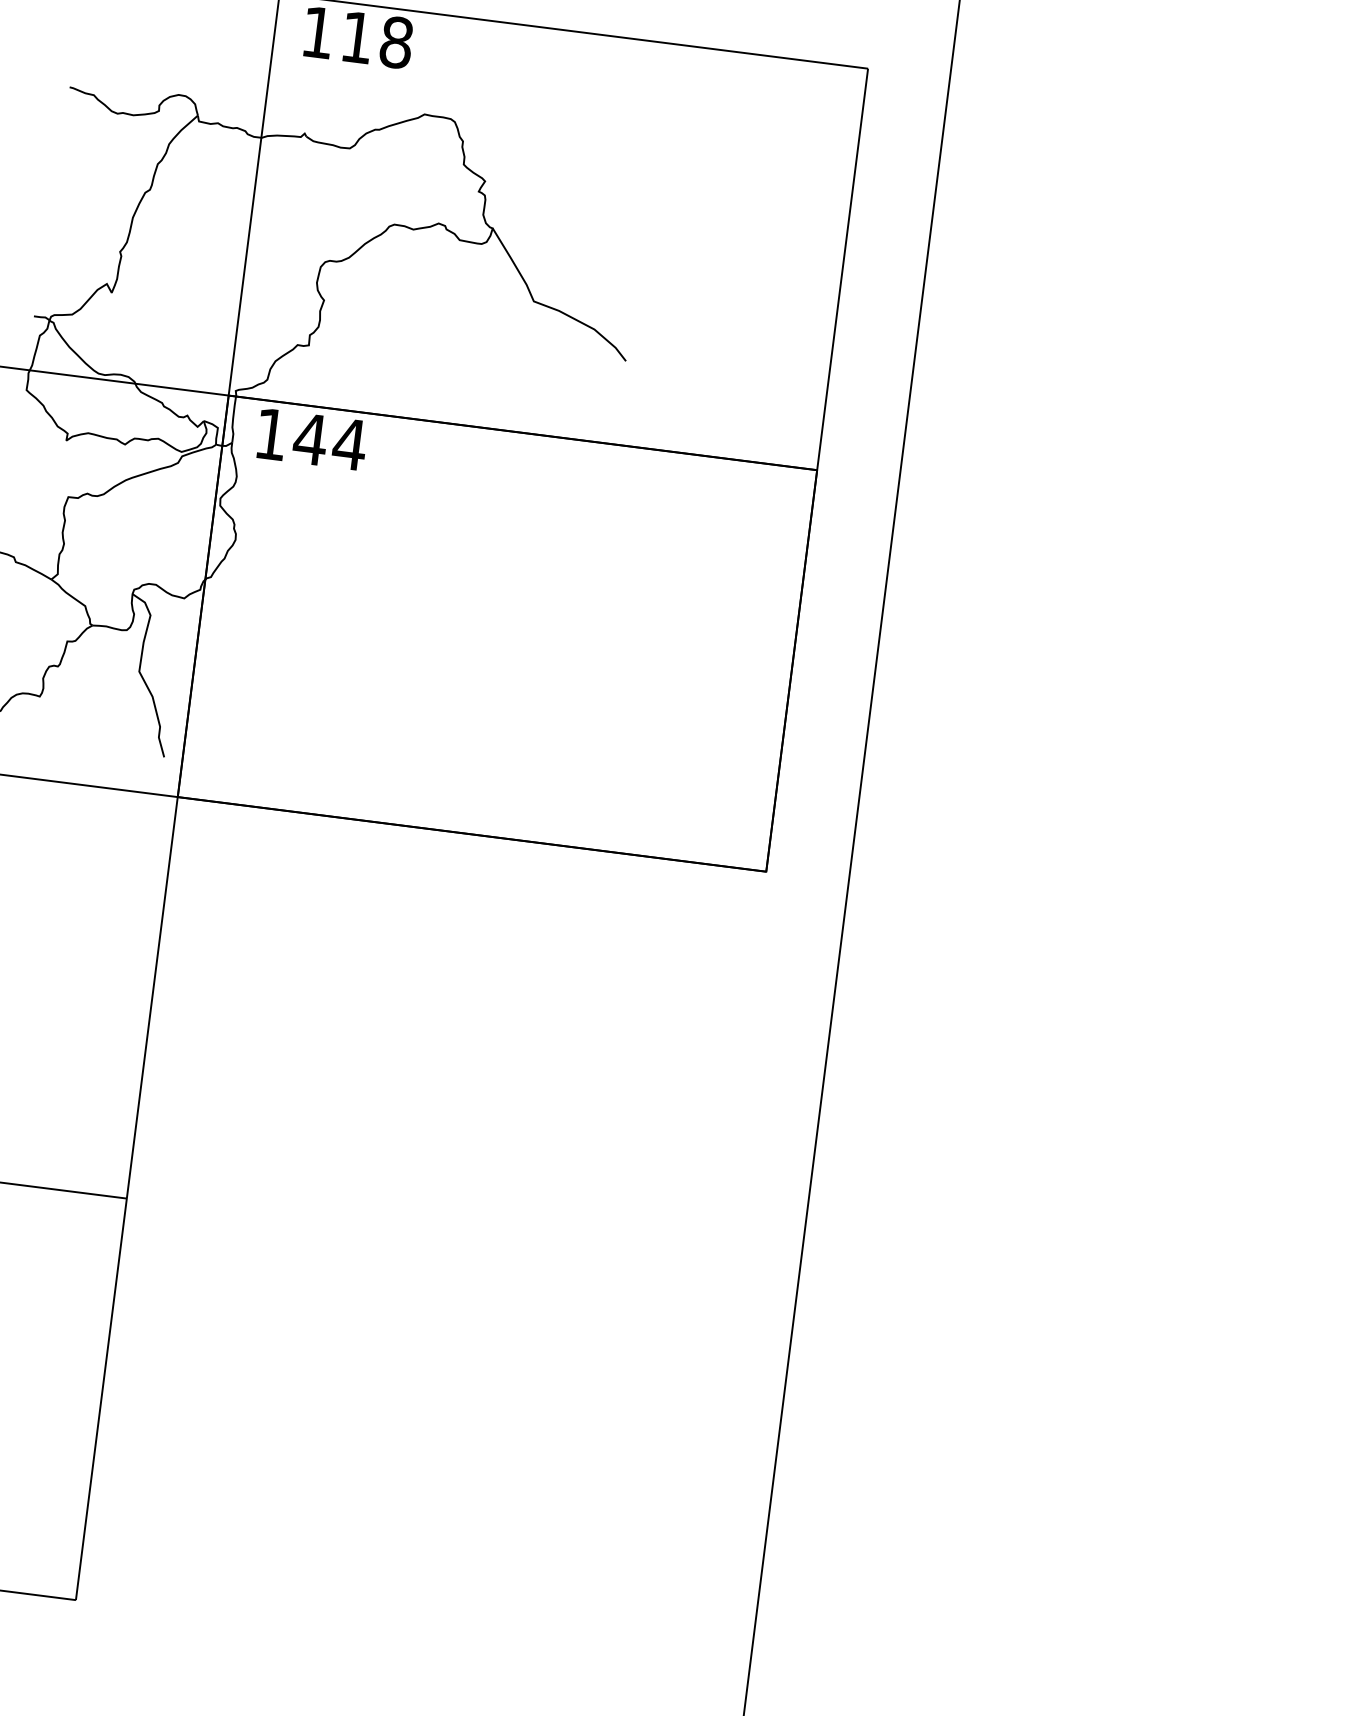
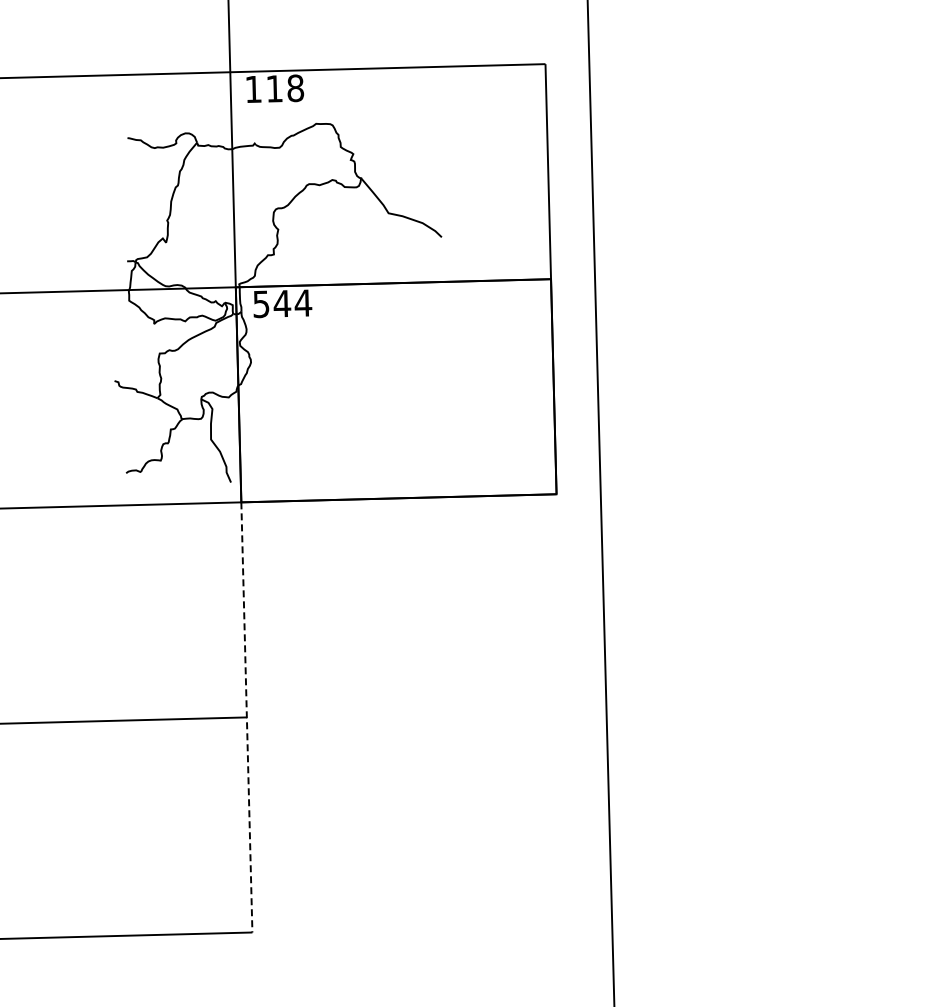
text: (271, 434) -> (261, 304), 144 -> 544
line: (126, 1198) -> (246, 717), solid -> dashed

